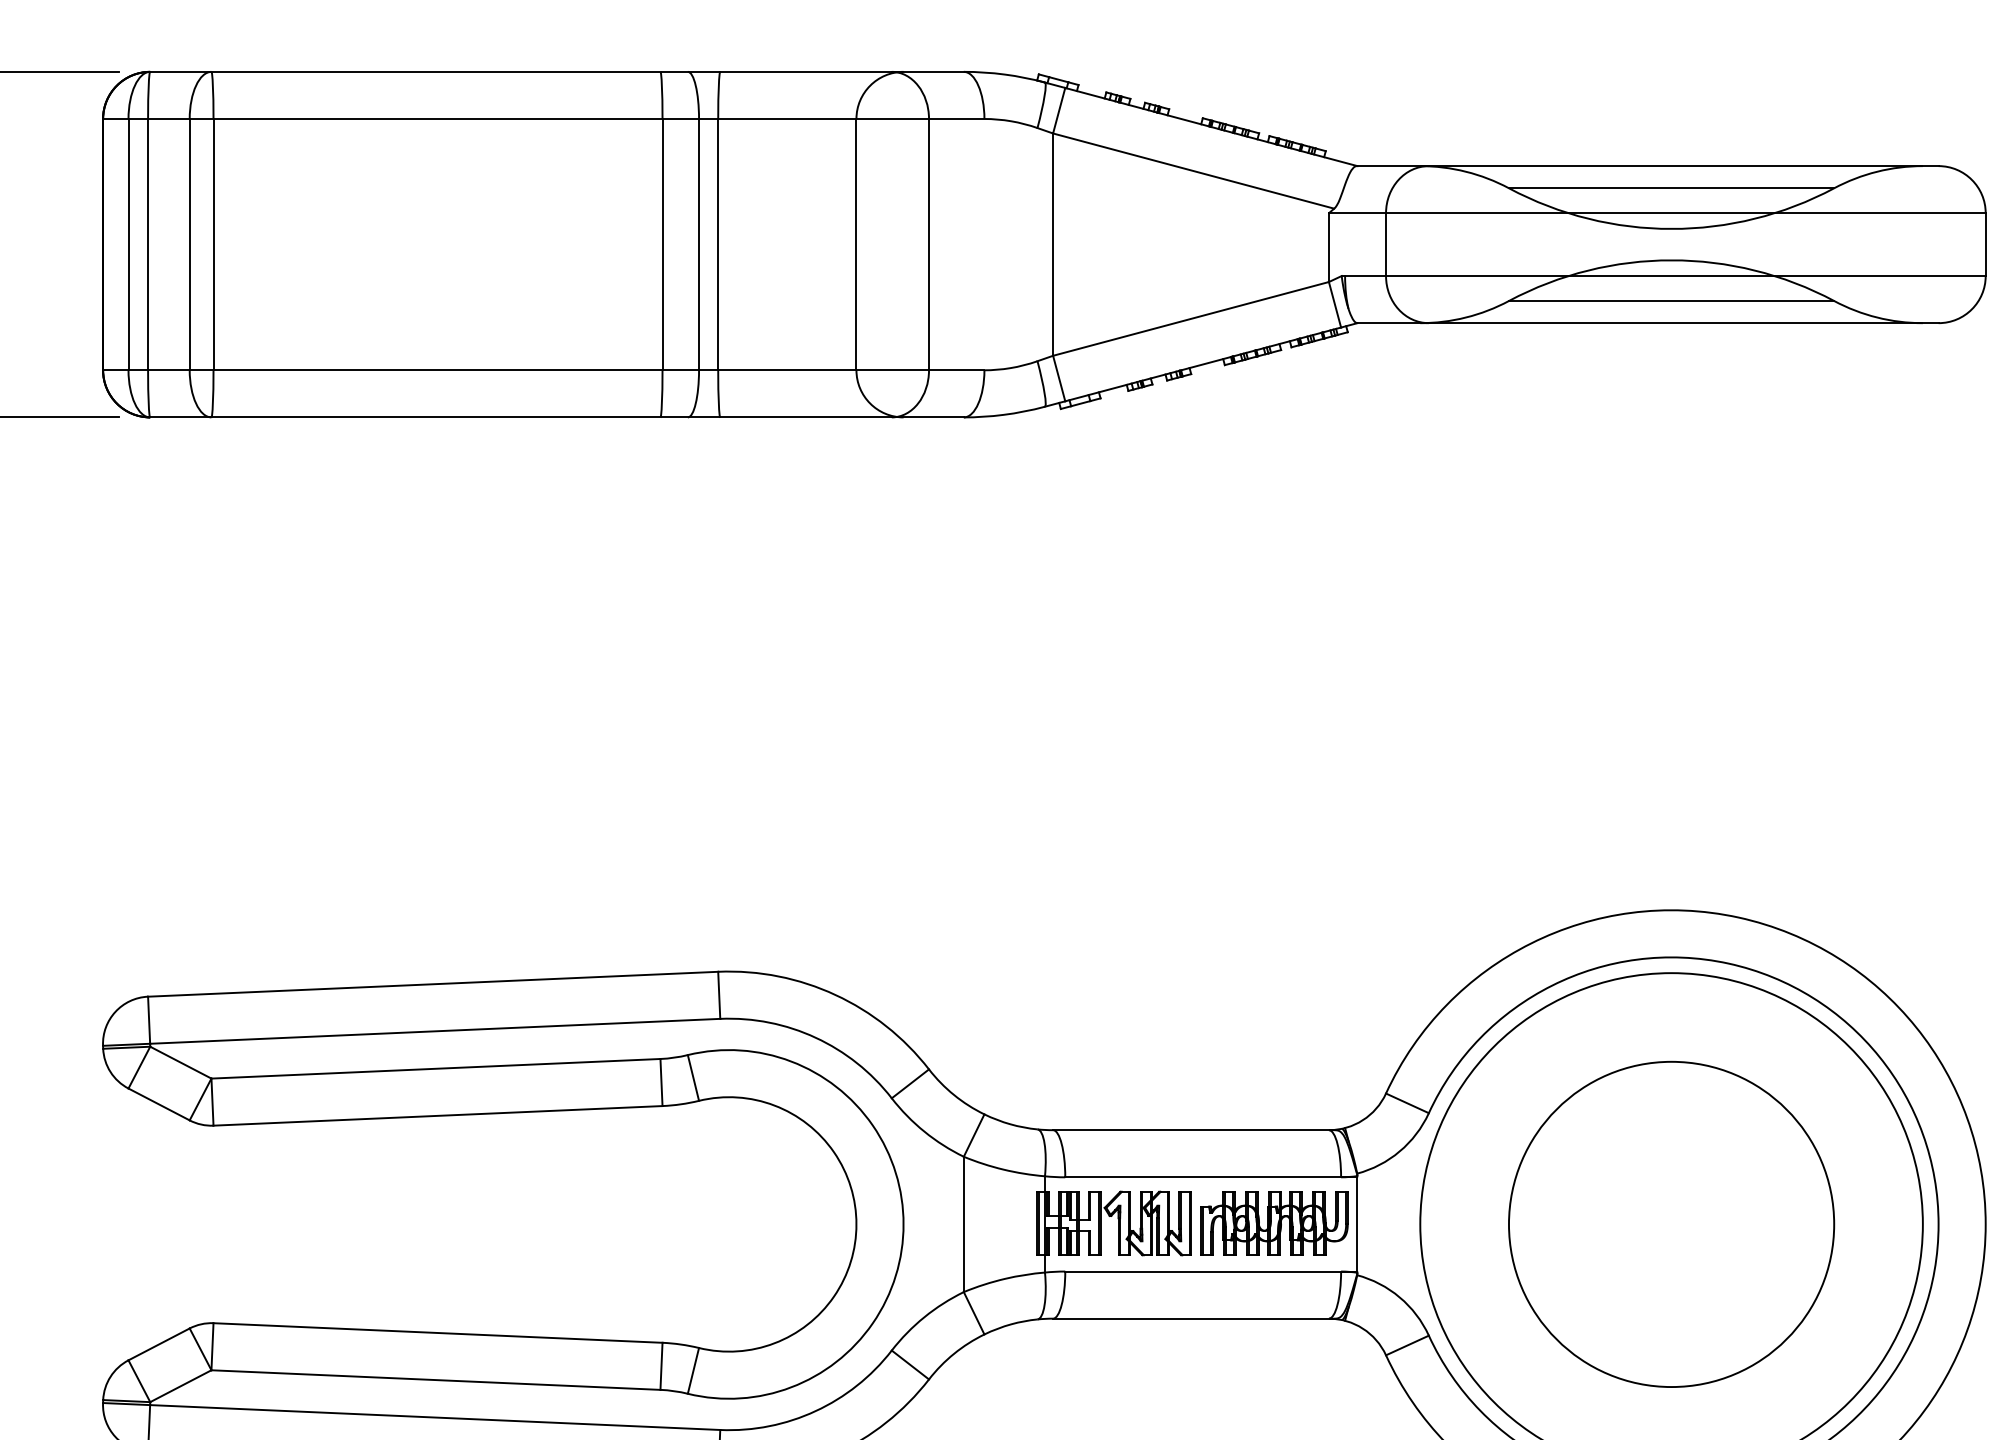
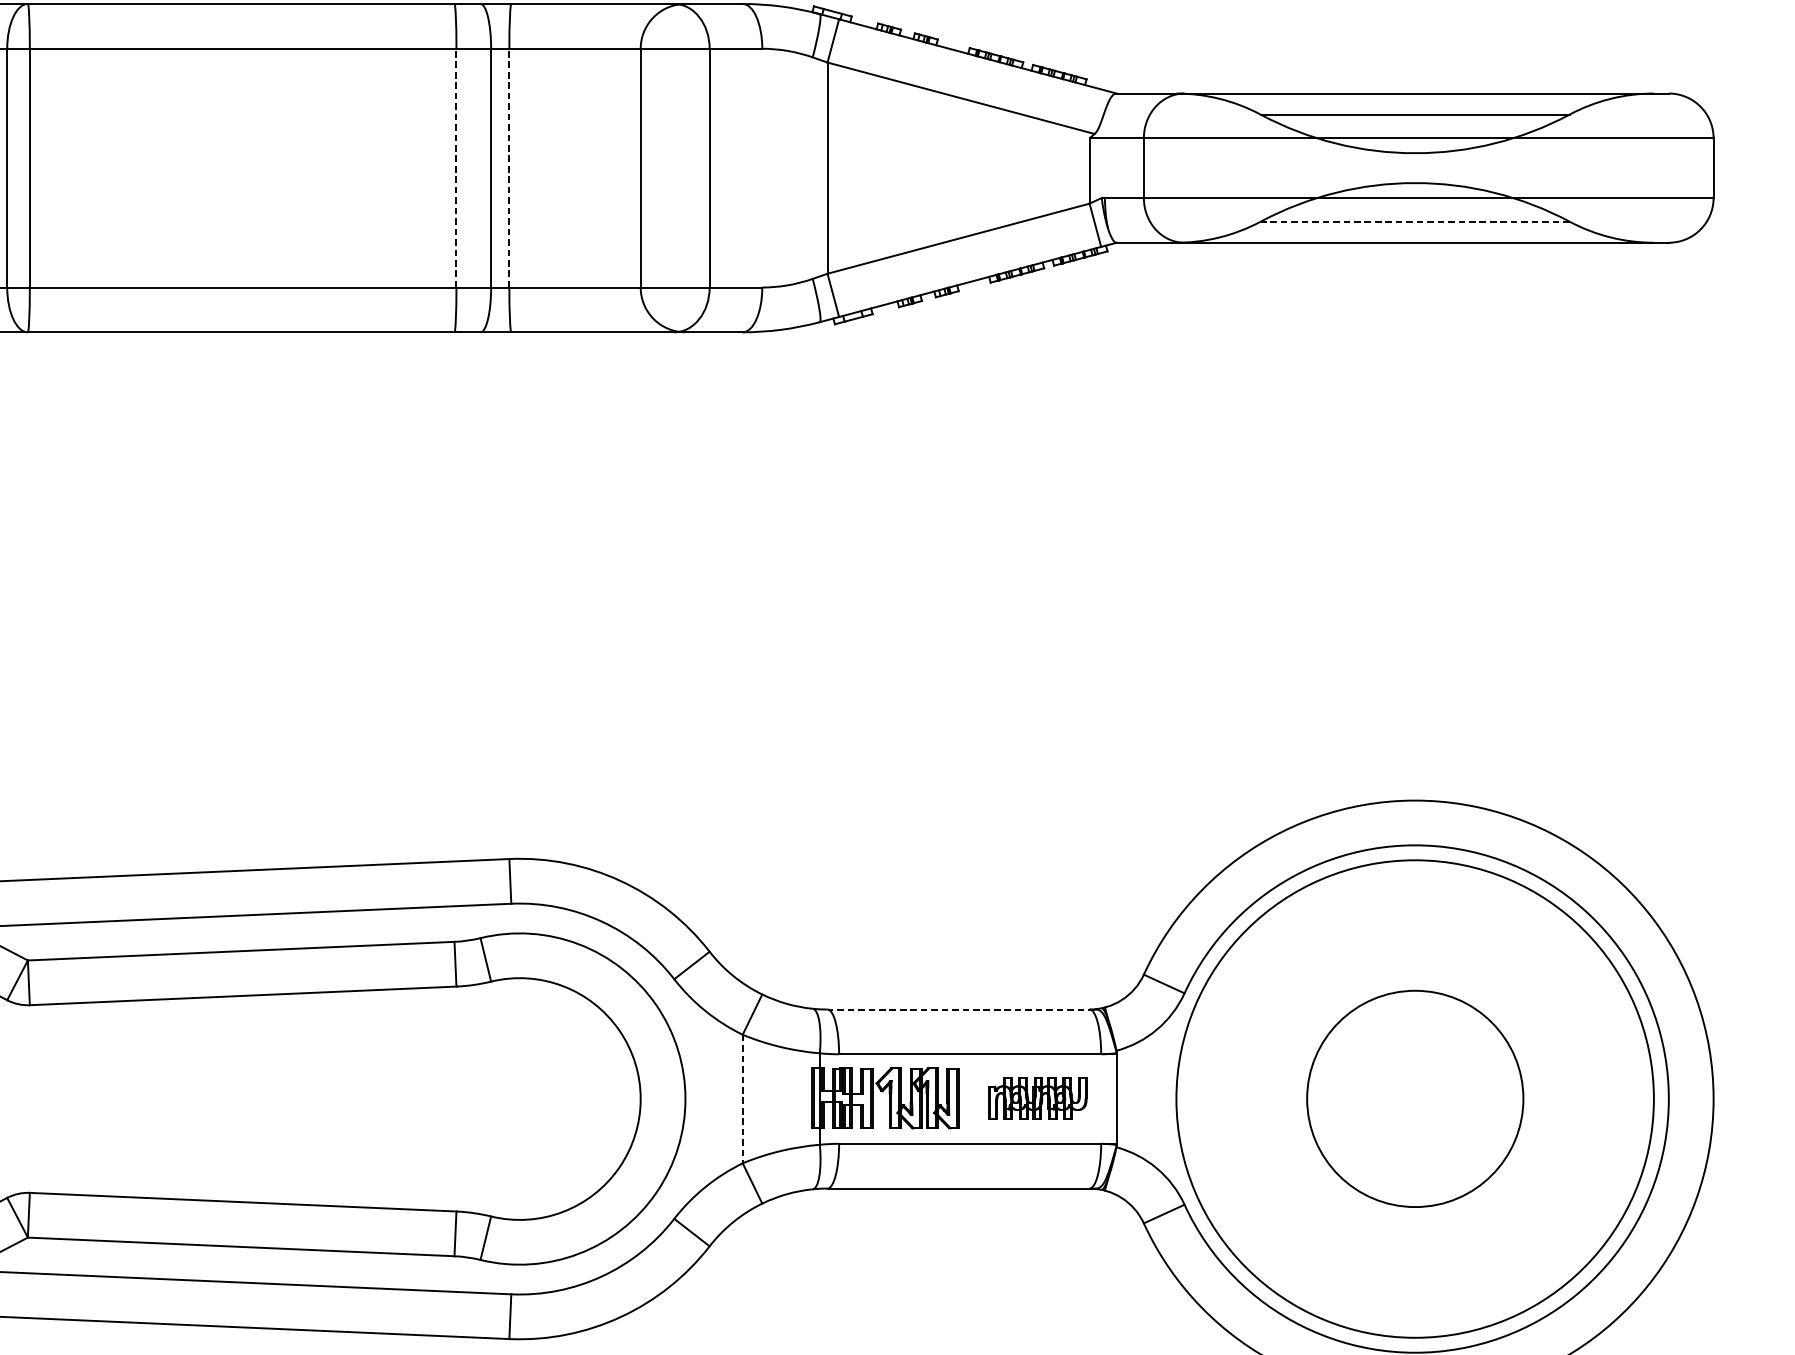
line: (662, 244) -> (456, 168), solid -> dashed
line: (718, 244) -> (509, 168), solid -> dashed
line: (1671, 301) -> (1415, 222), solid -> dashed
line: (1193, 1130) -> (960, 1009), solid -> dashed
part: (1274, 1223) -> (1037, 1098), size x0.7
circle: (1671, 1223) -> (1415, 1098), size x0.7
line: (963, 1224) -> (742, 1099), solid -> dashed

